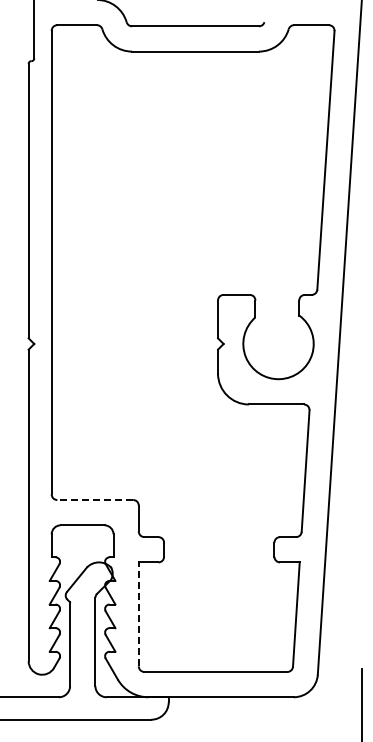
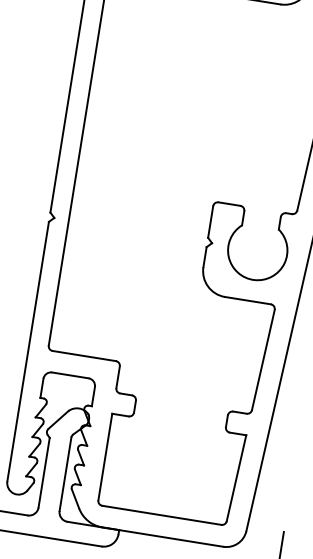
line: (95, 500) -> (84, 356), dashed -> solid
line: (138, 614) -> (105, 457), dashed -> solid

